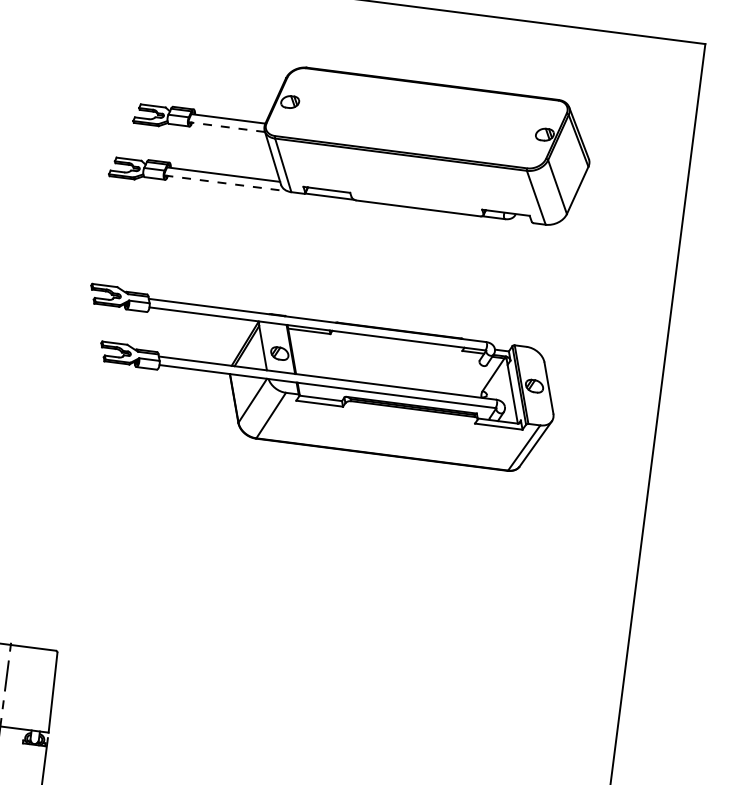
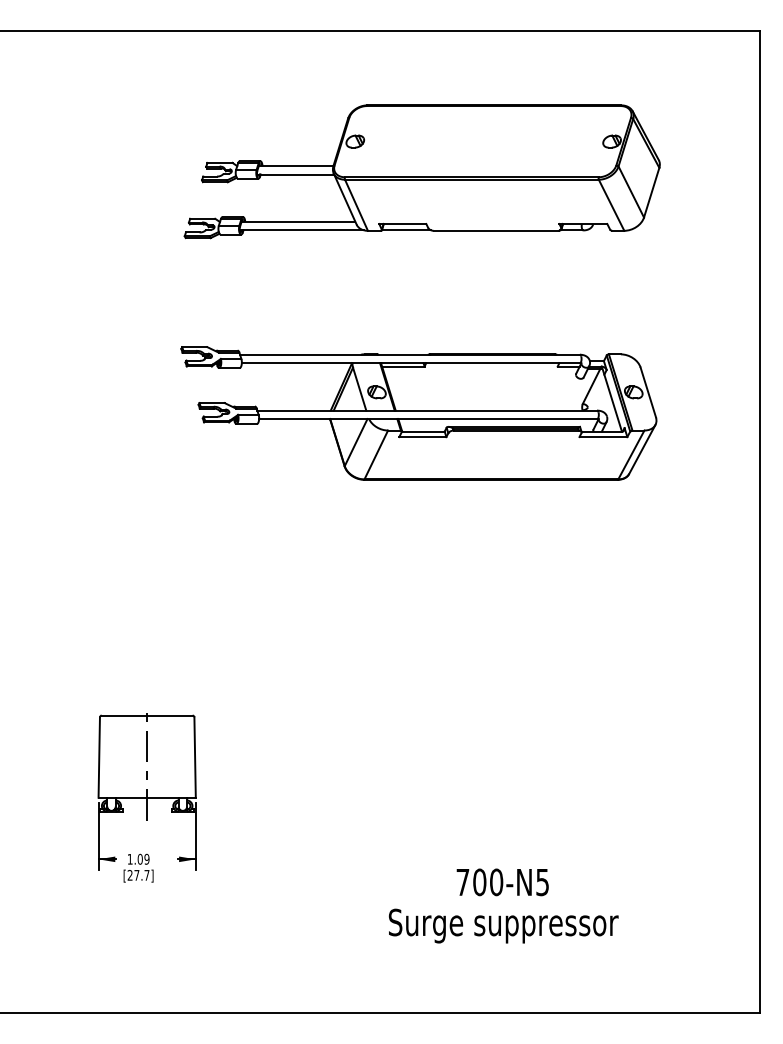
line: (226, 127) -> (295, 174), dashed -> solid
line: (226, 183) -> (302, 230), dashed -> solid

